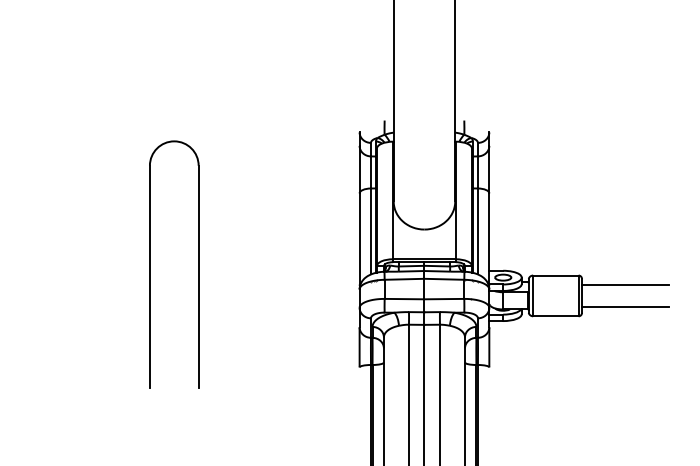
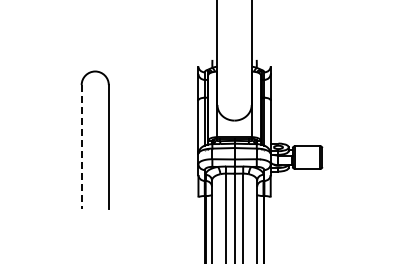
line: (149, 277) -> (81, 147), solid -> dashed
line: (625, 284) -> (346, 151), removed
line: (625, 306) -> (346, 163), removed

